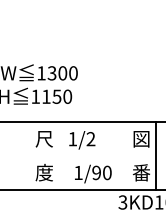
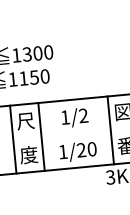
text: (82, 140) -> (75, 117), moved
line: (30, 155) -> (13, 139), added
line: (58, 155) -> (41, 136), added
line: (127, 155) -> (110, 129), added
text: (96, 173) -> (81, 150), 1/90 -> 1/20

